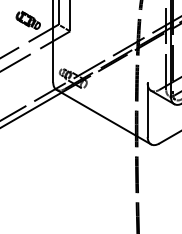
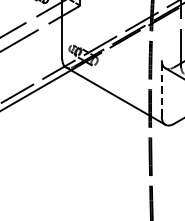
line: (147, 110) -> (161, 89), solid -> dashed

